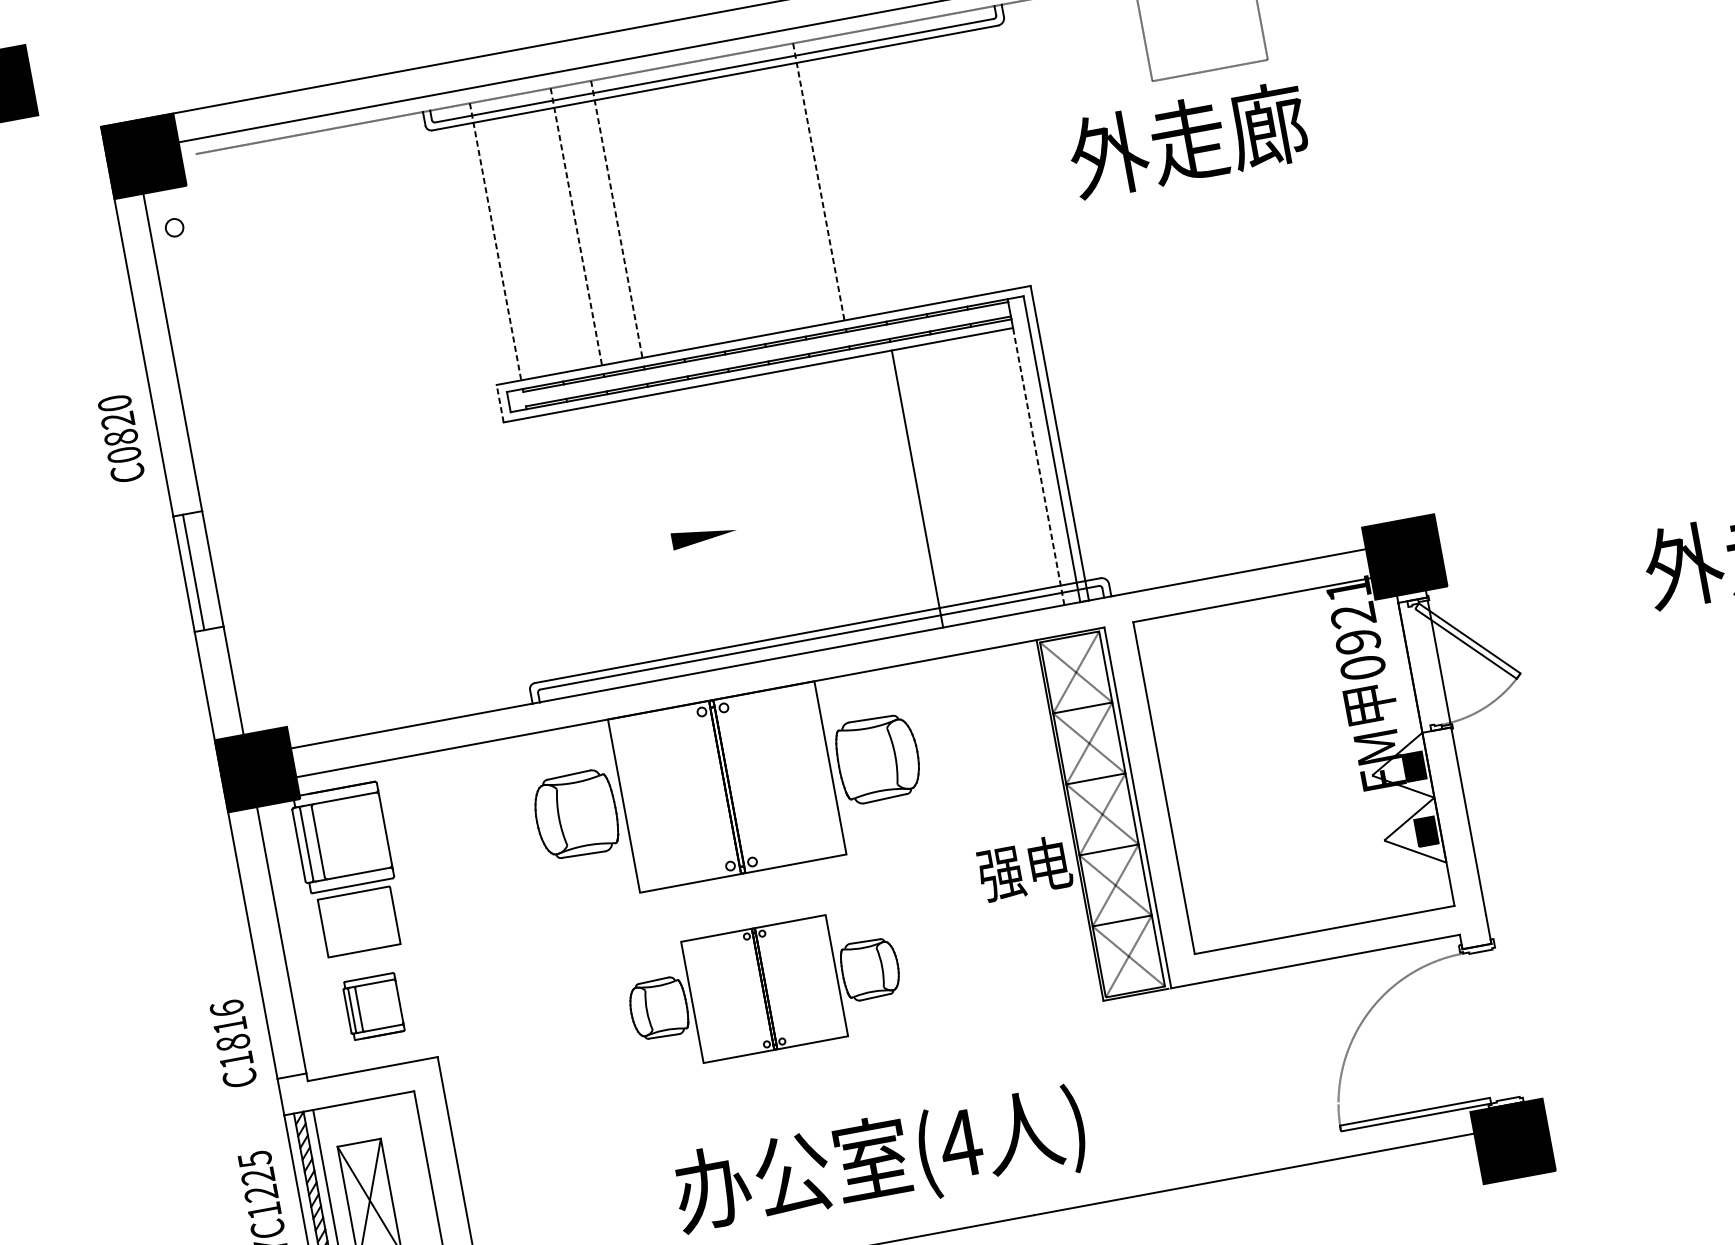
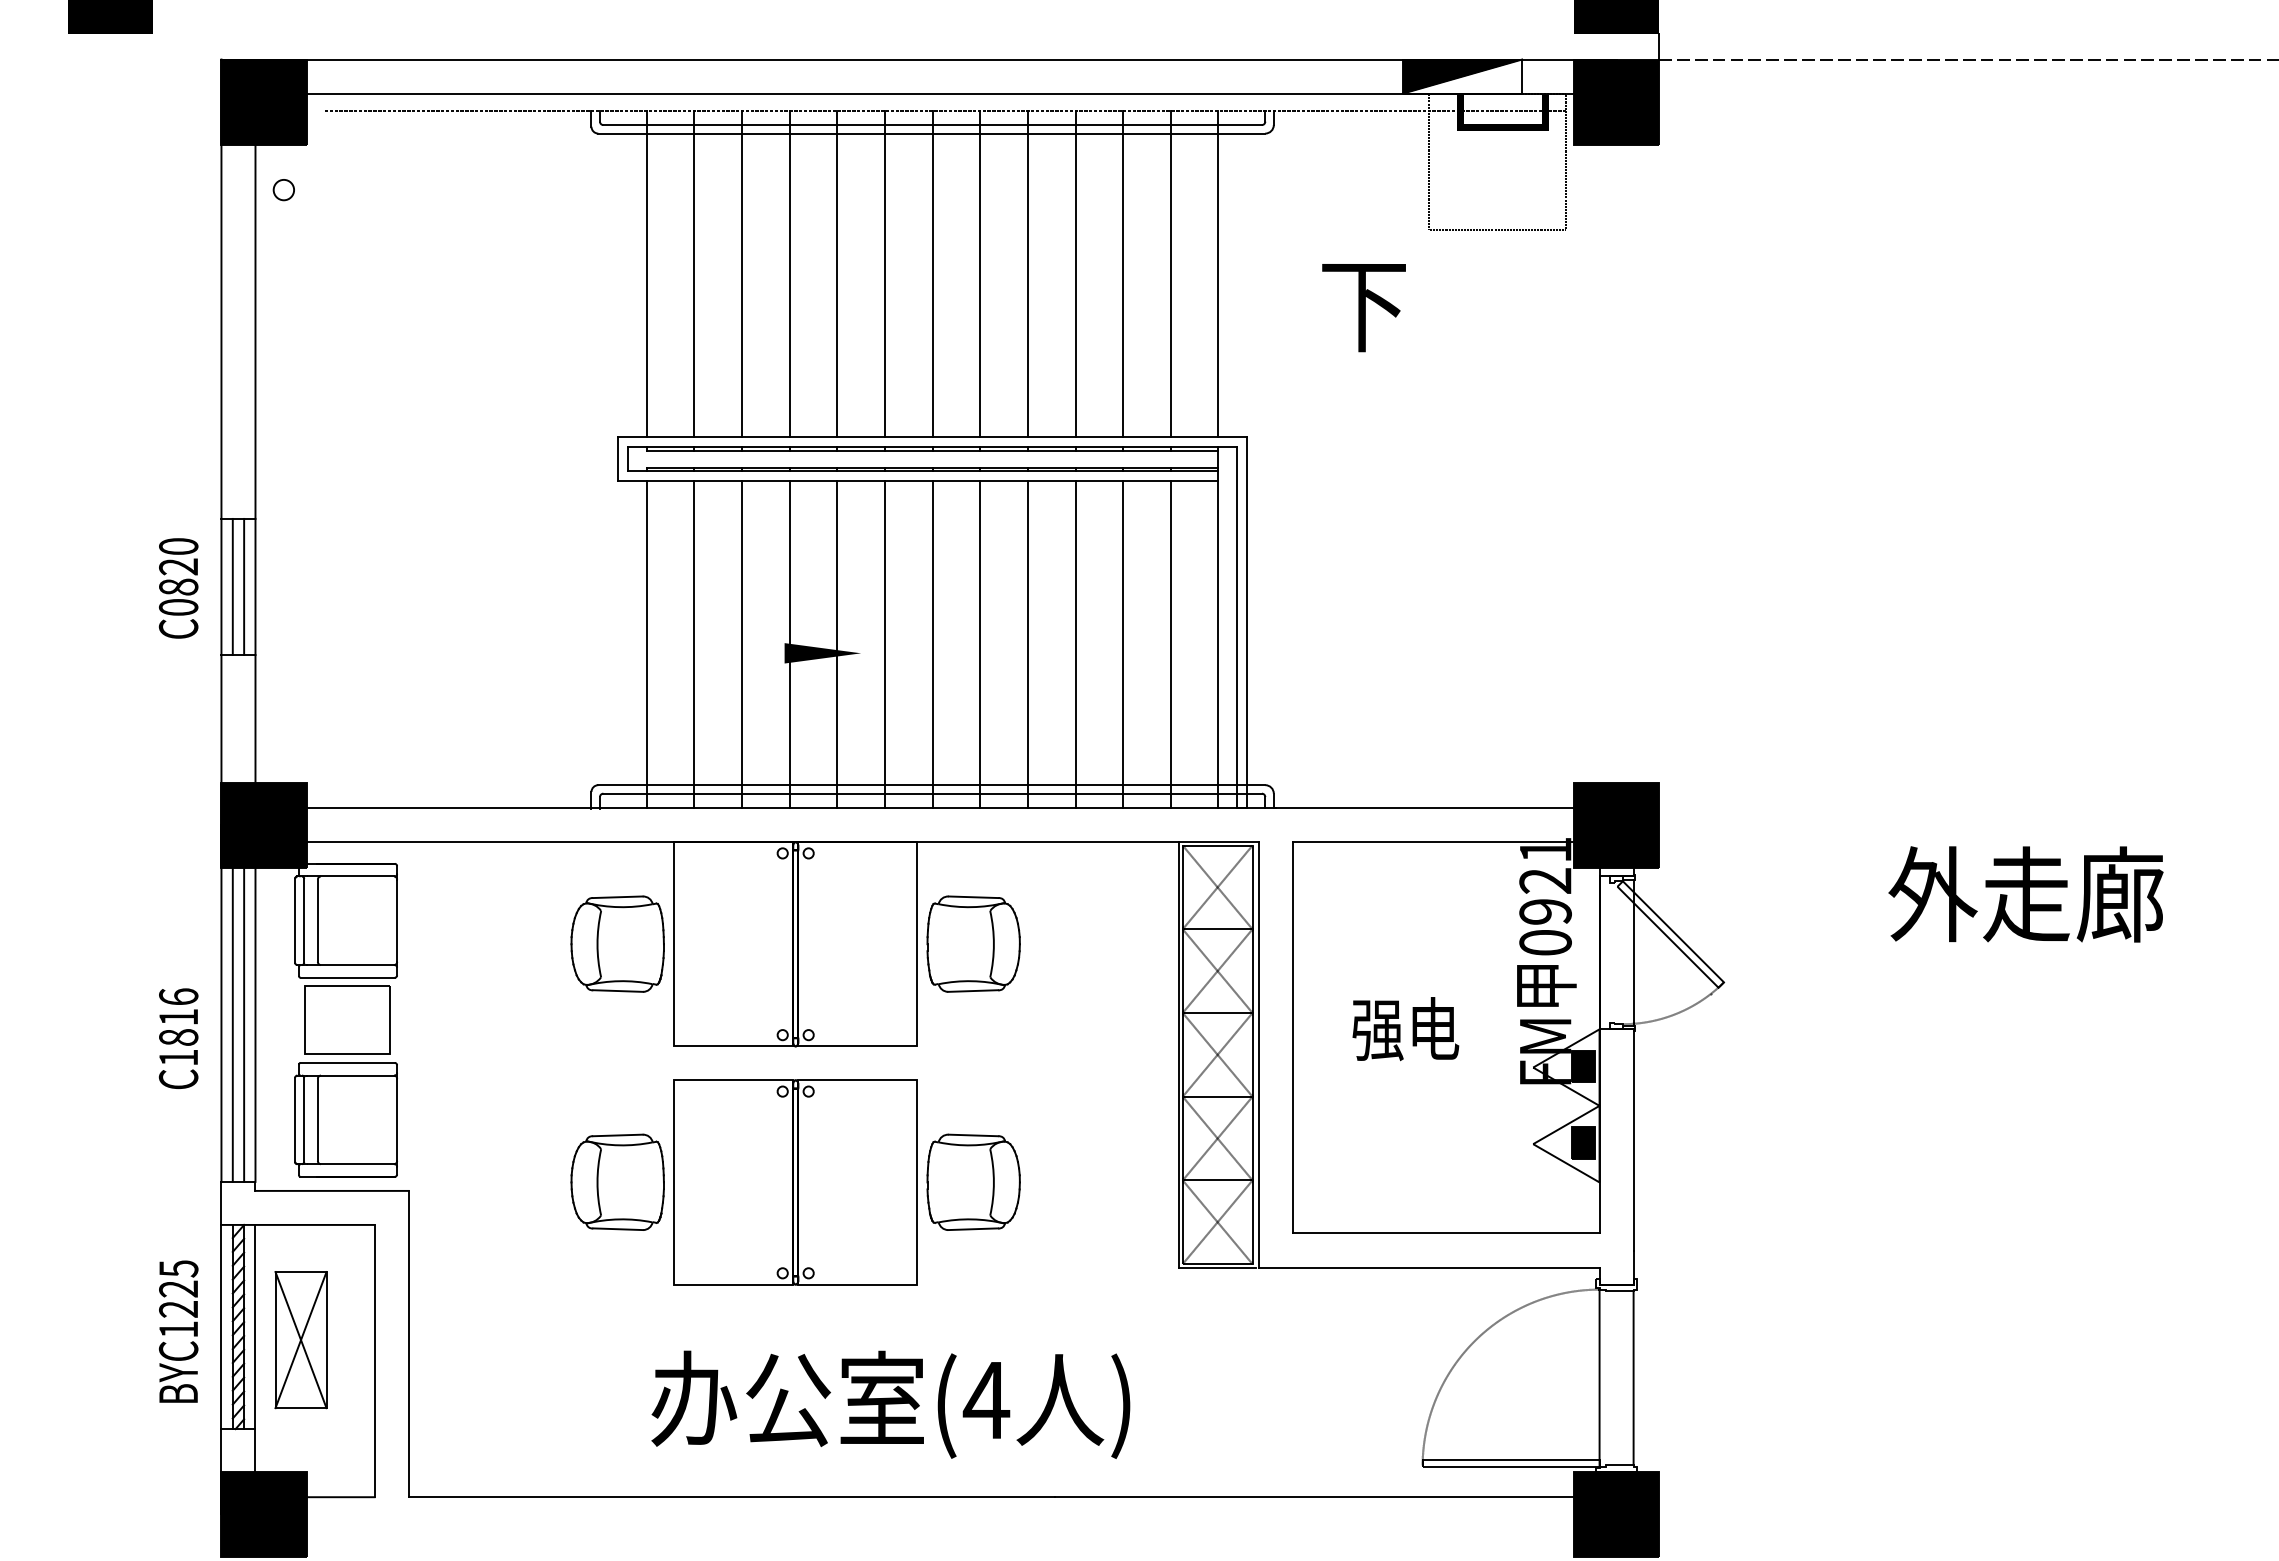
text: (1187, 140) -> (1456, 304), 外走廊 -> 下
line: (980, 151) -> (1218, 273), added
line: (939, 159) -> (1170, 273), added
line: (899, 166) -> (1123, 273), added
line: (859, 174) -> (1075, 273), added
line: (818, 182) -> (1027, 274), dashed -> solid
line: (778, 189) -> (980, 273), added
line: (737, 196) -> (932, 273), added
line: (697, 204) -> (884, 273), added
line: (657, 211) -> (837, 273), added
line: (616, 219) -> (789, 274), dashed -> solid
line: (576, 227) -> (742, 274), dashed -> solid
line: (535, 234) -> (694, 273), added
line: (495, 242) -> (646, 274), dashed -> solid
line: (499, 403) -> (617, 458), dashed -> solid
text: (121, 438) -> (178, 588), moved
line: (1038, 466) -> (1218, 644), dashed -> solid
line: (998, 473) -> (1170, 644), added
line: (958, 481) -> (1123, 644), added
line: (876, 496) -> (1027, 644), added
line: (836, 503) -> (980, 644), added
line: (796, 511) -> (932, 644), added
line: (755, 518) -> (884, 644), added
line: (715, 526) -> (837, 644), added
line: (674, 533) -> (789, 644), added
line: (634, 541) -> (742, 644), added
line: (594, 548) -> (694, 644), added
line: (553, 556) -> (646, 644), added
line: (203, 570) -> (244, 586), added
text: (1024, 868) -> (1405, 1029), moved
line: (272, 941) -> (244, 1024), added
line: (262, 943) -> (232, 1024), added
part: (764, 989) -> (795, 1182), size x1.43
part: (372, 1006) -> (345, 1119), size x1.67
line: (1505, 1022) -> (1633, 1377), added
line: (1477, 1028) -> (1599, 1377), added
text: (233, 1043) -> (178, 1038), moved

